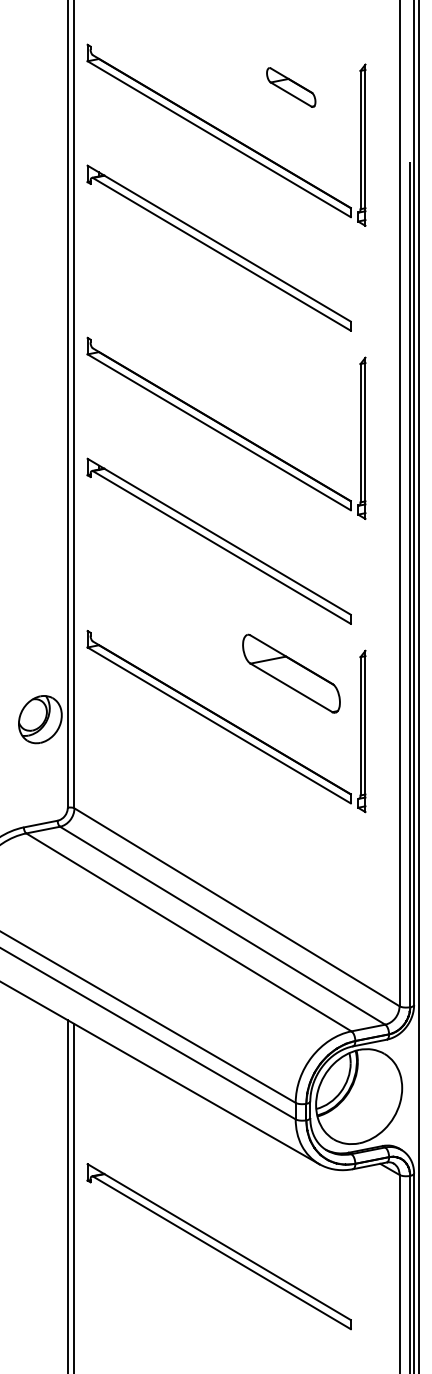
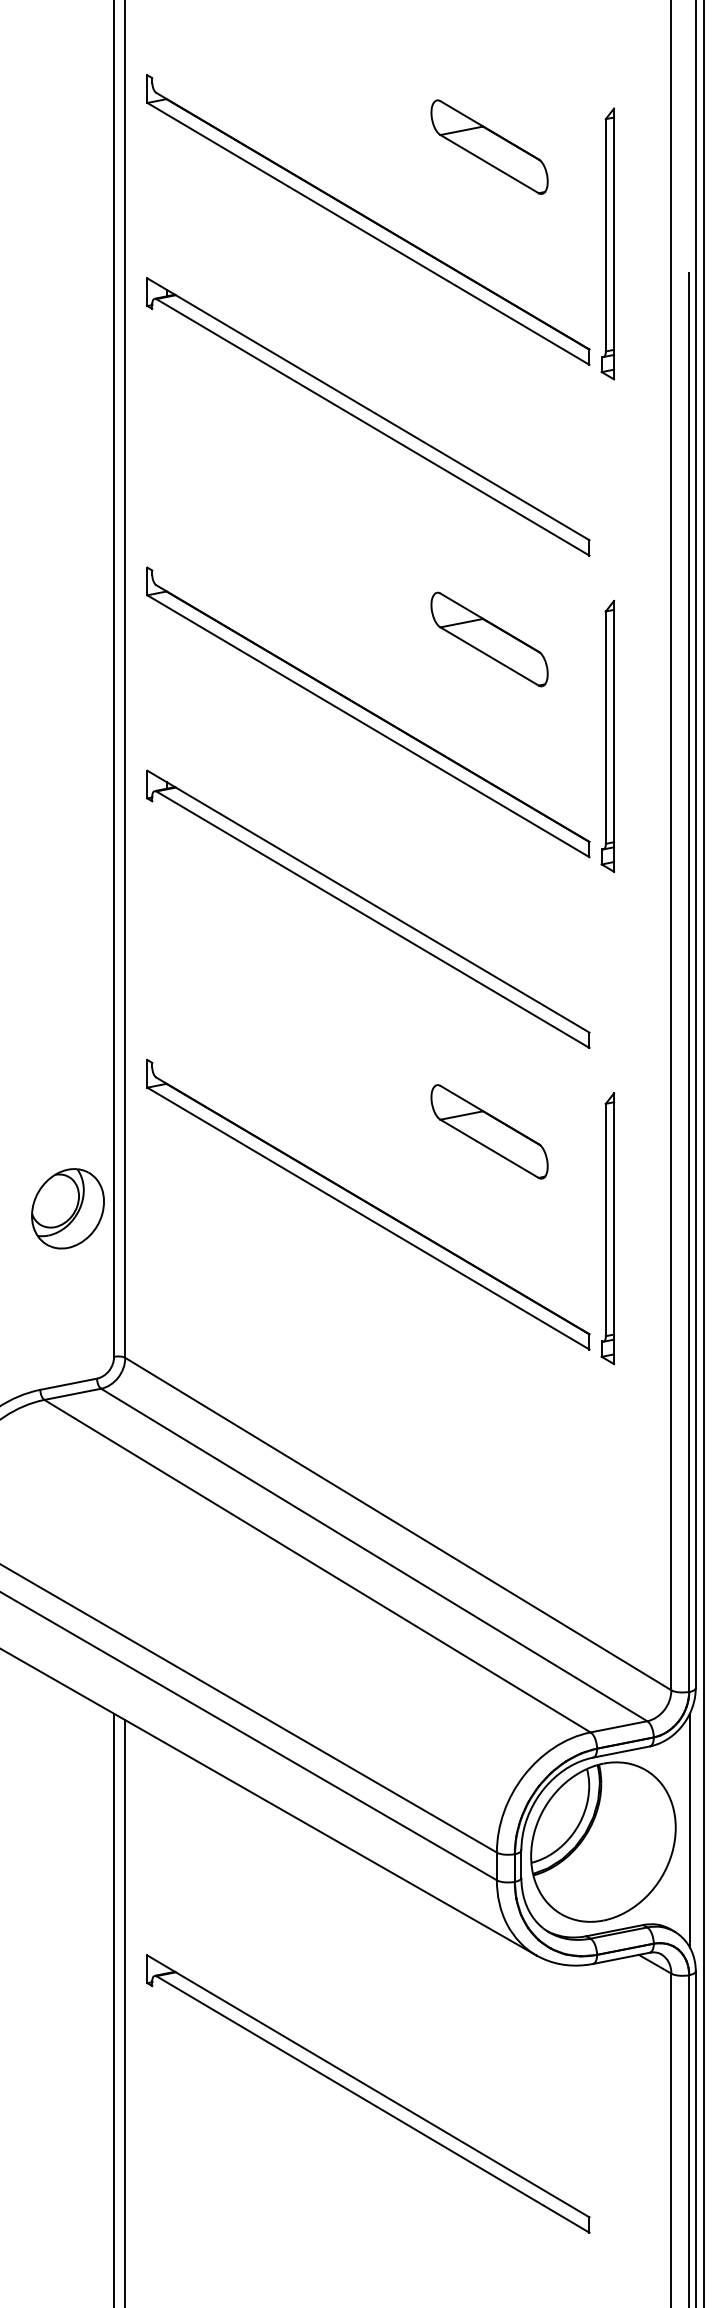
part: (290, 87) -> (488, 147), size x1.43
part: (290, 380) -> (488, 639), added
part: (290, 673) -> (488, 1131), size x0.71
line: (410, 1089) -> (689, 1830), added

